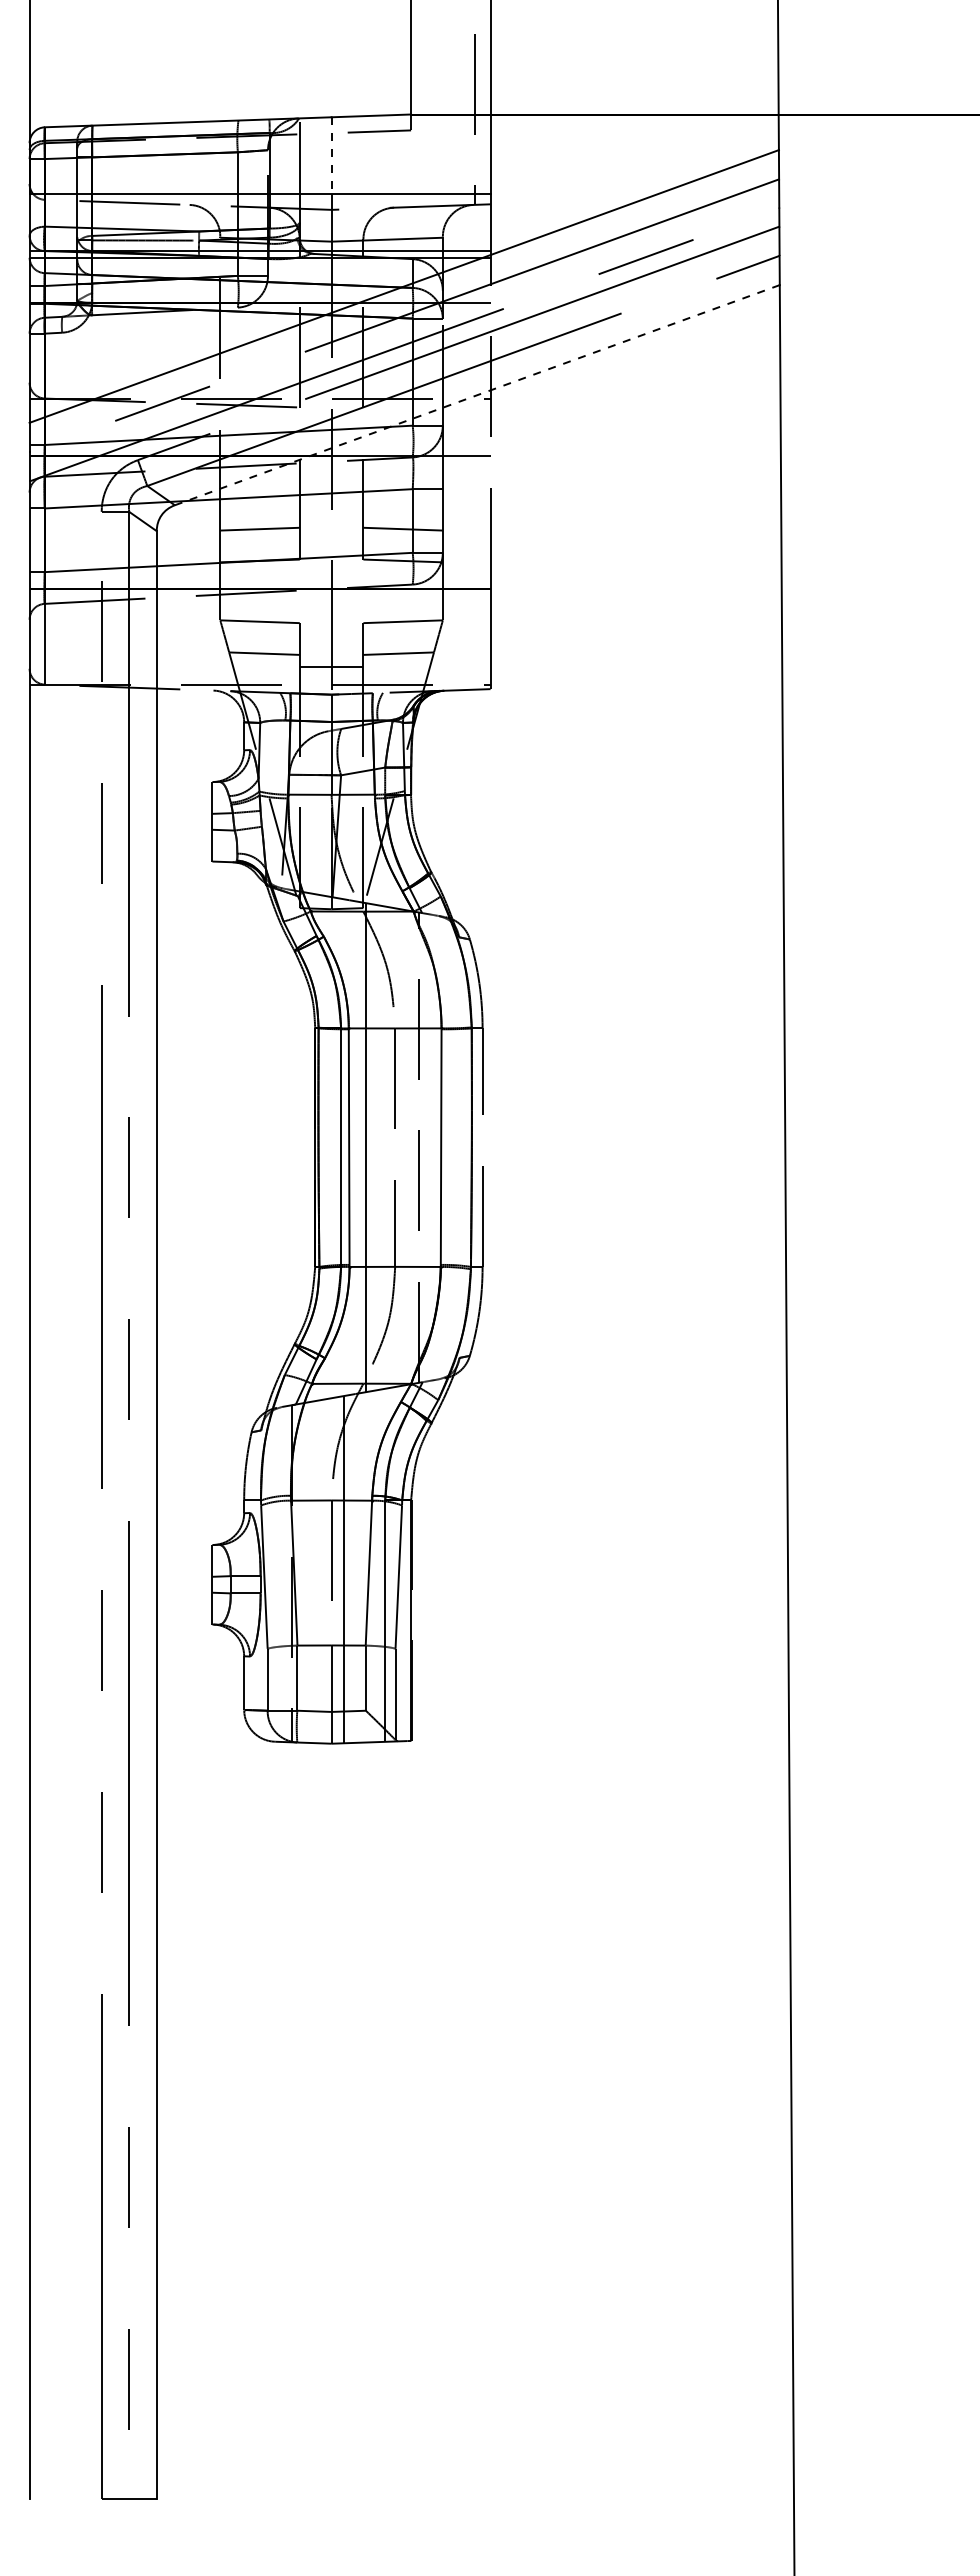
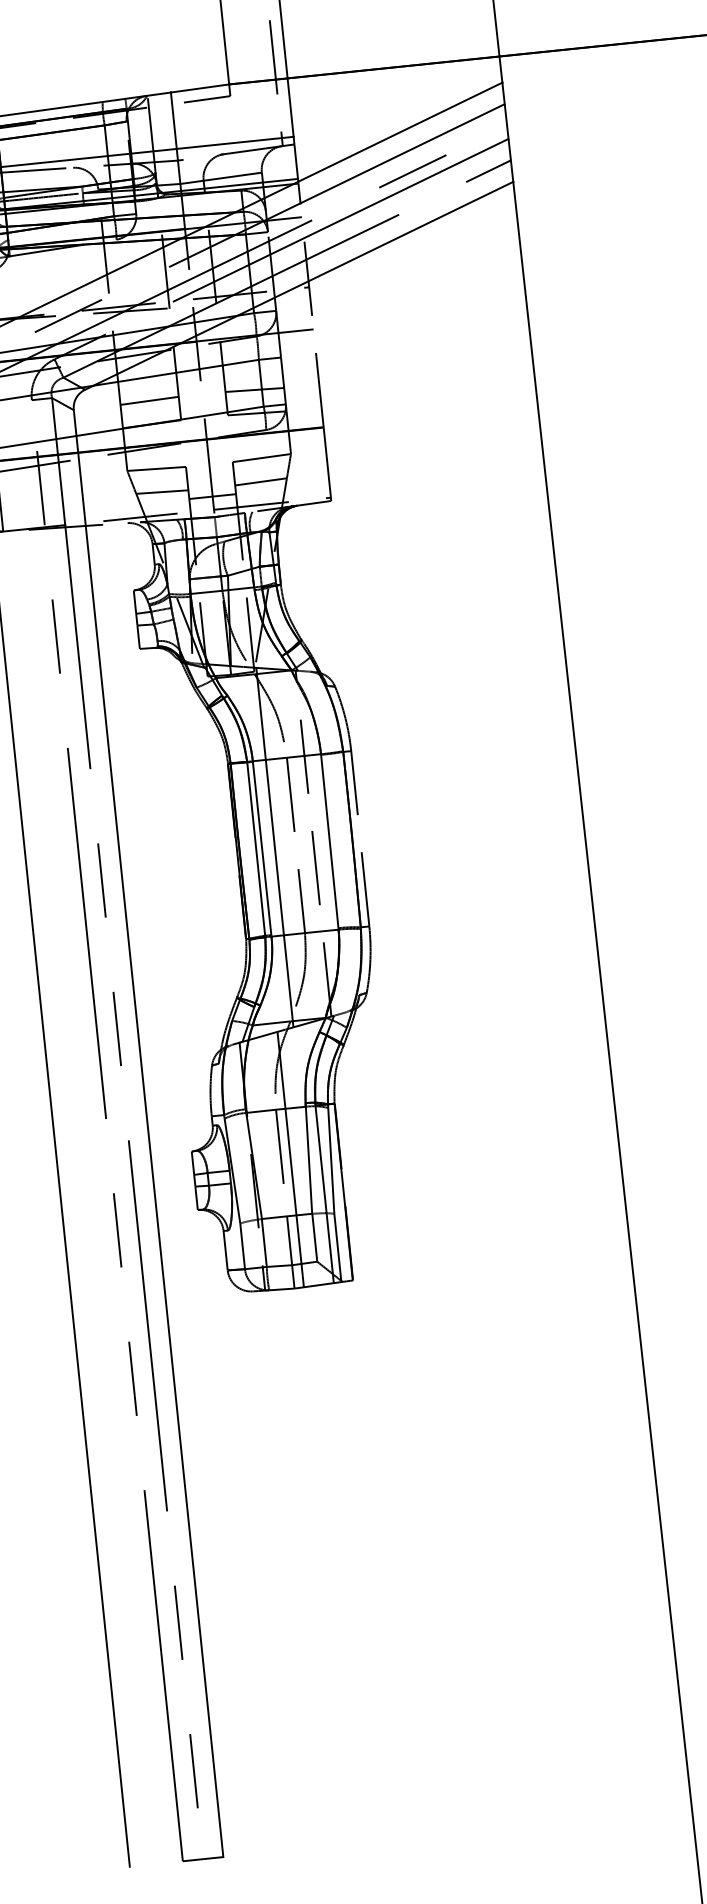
line: (331, 156) -> (173, 121), dashed -> solid
line: (477, 395) -> (299, 286), dashed -> solid

